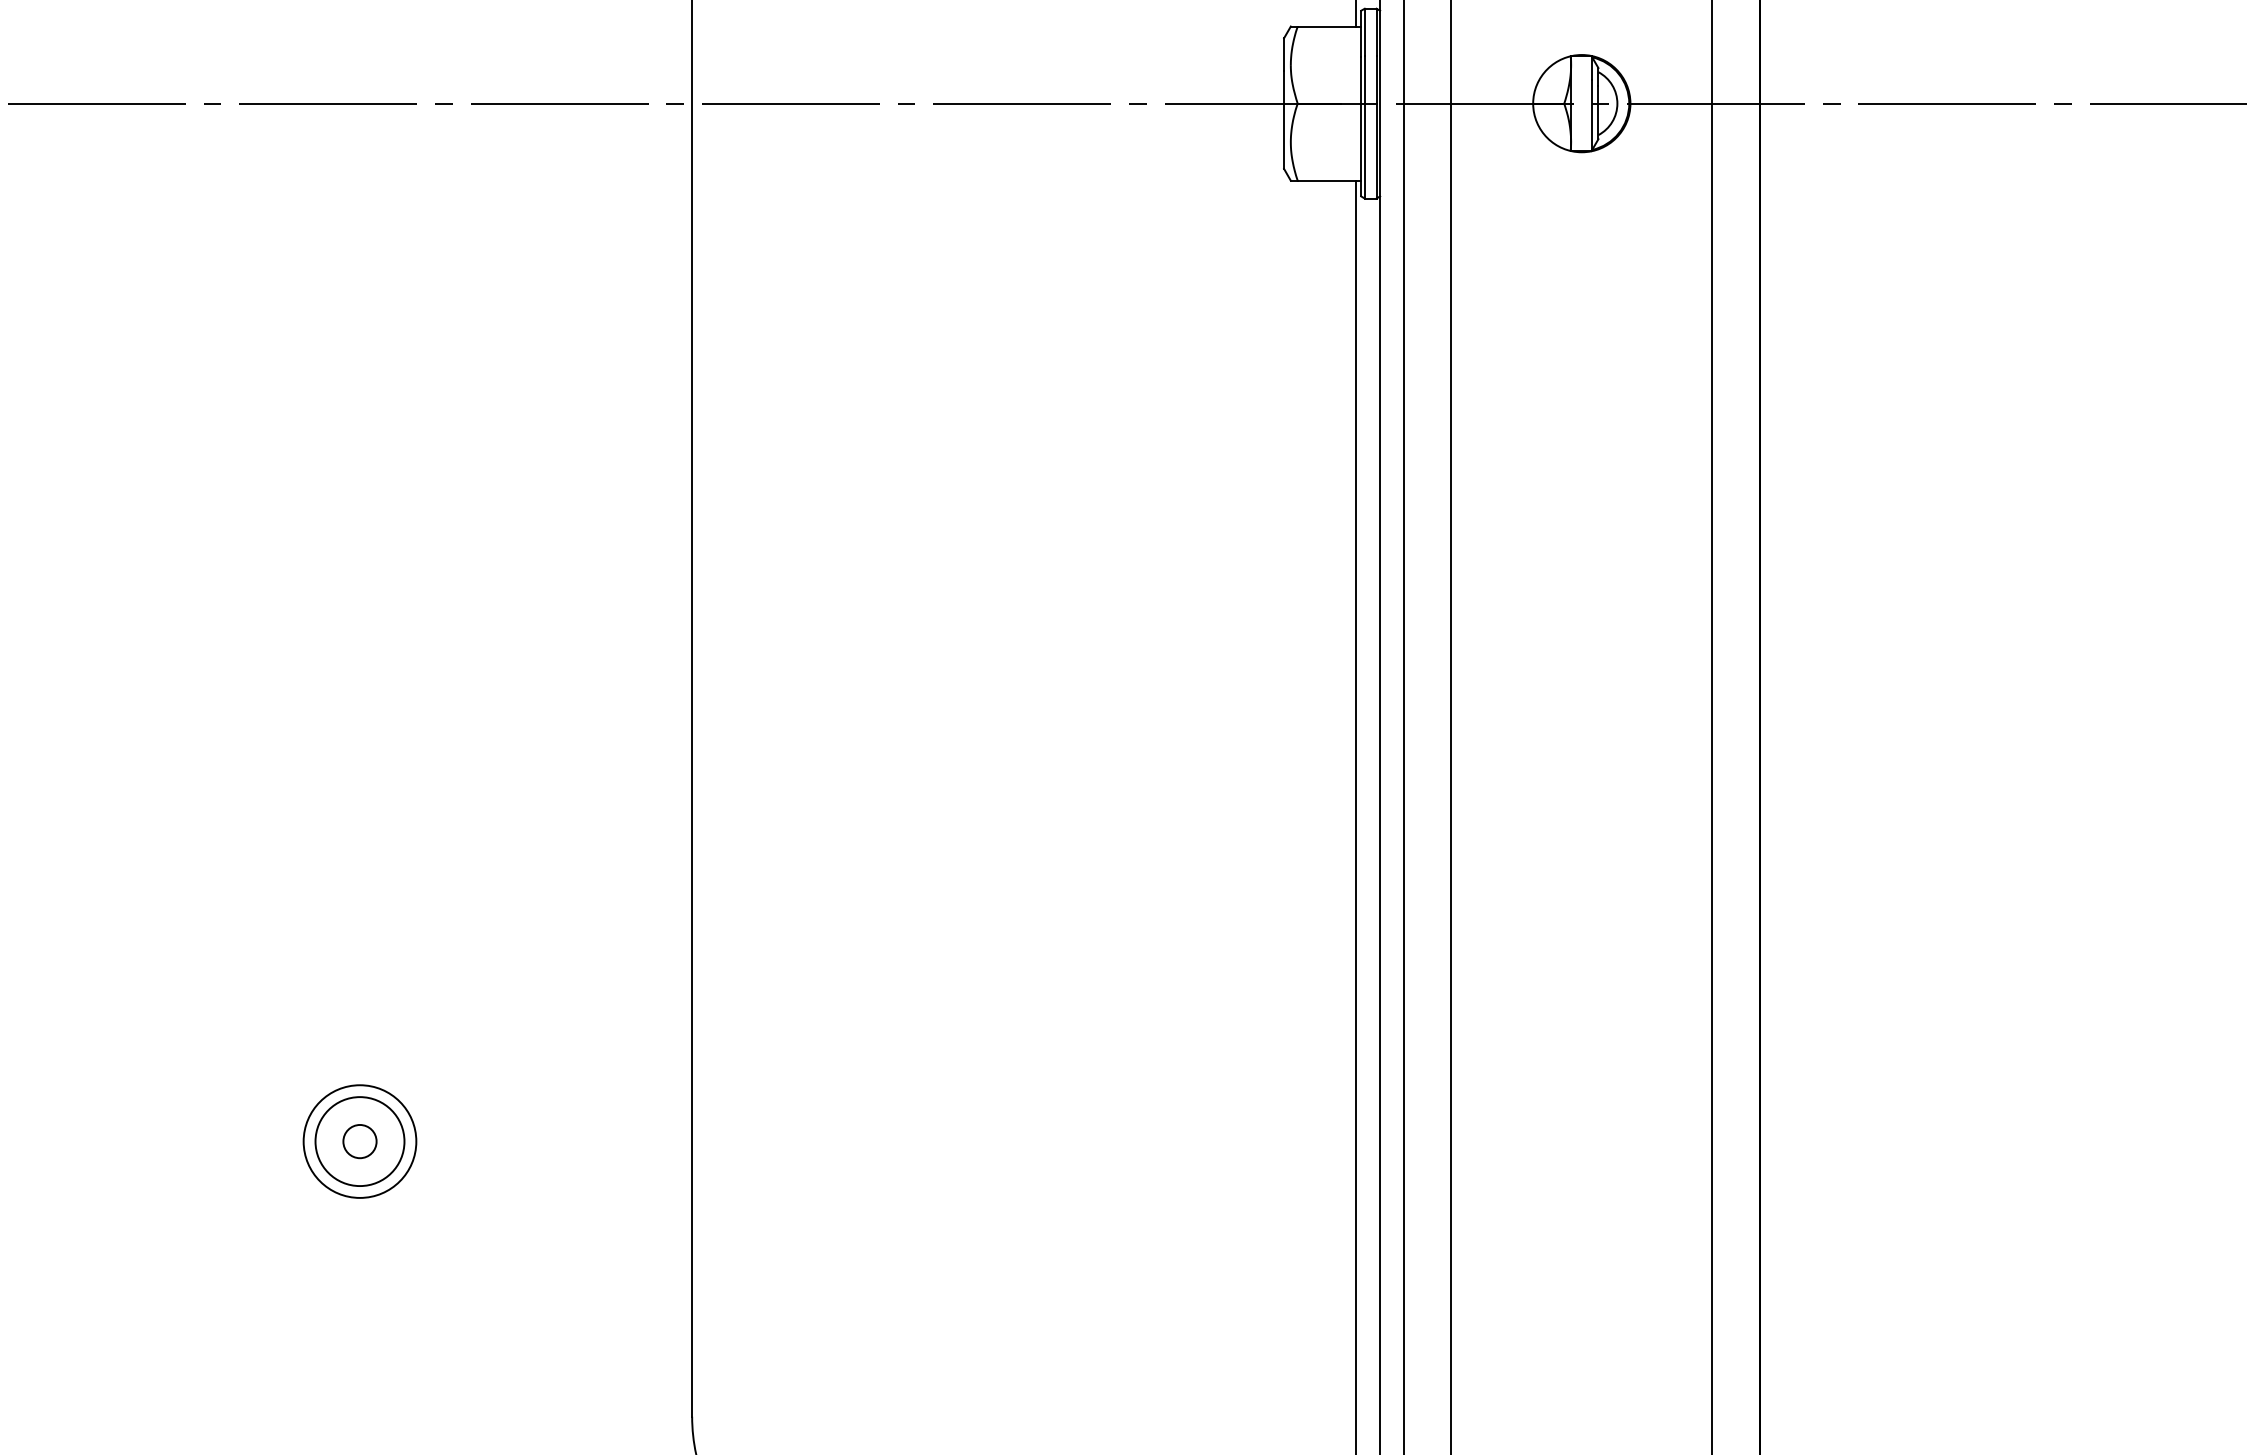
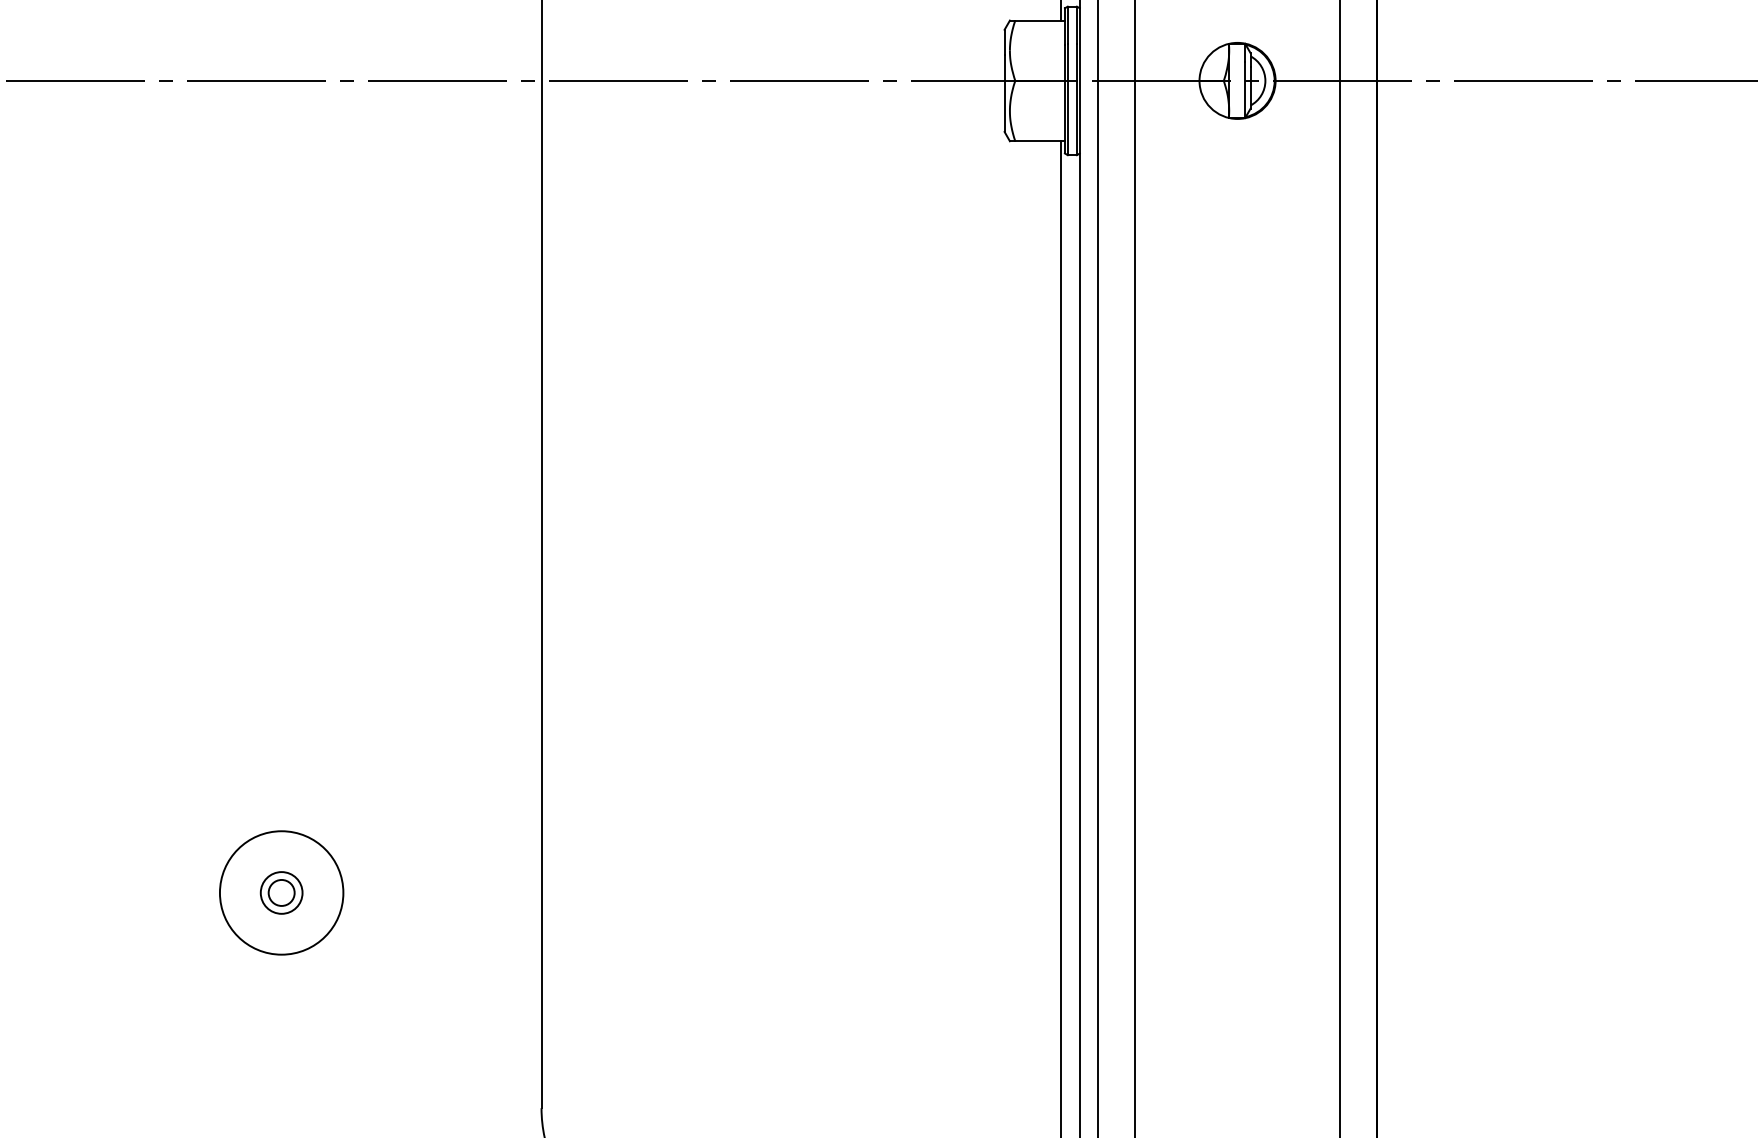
circle: (359, 1140) -> (281, 892), size x0.6
circle: (359, 1140) -> (281, 892), size x1.4

